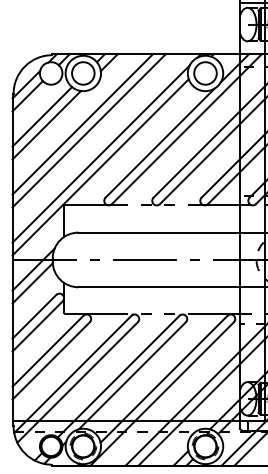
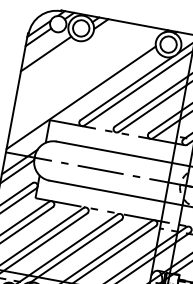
line: (82, 124) -> (73, 64), removed
line: (46, 125) -> (48, 60), removed
line: (88, 130) -> (77, 69), removed
line: (100, 153) -> (82, 87), removed

